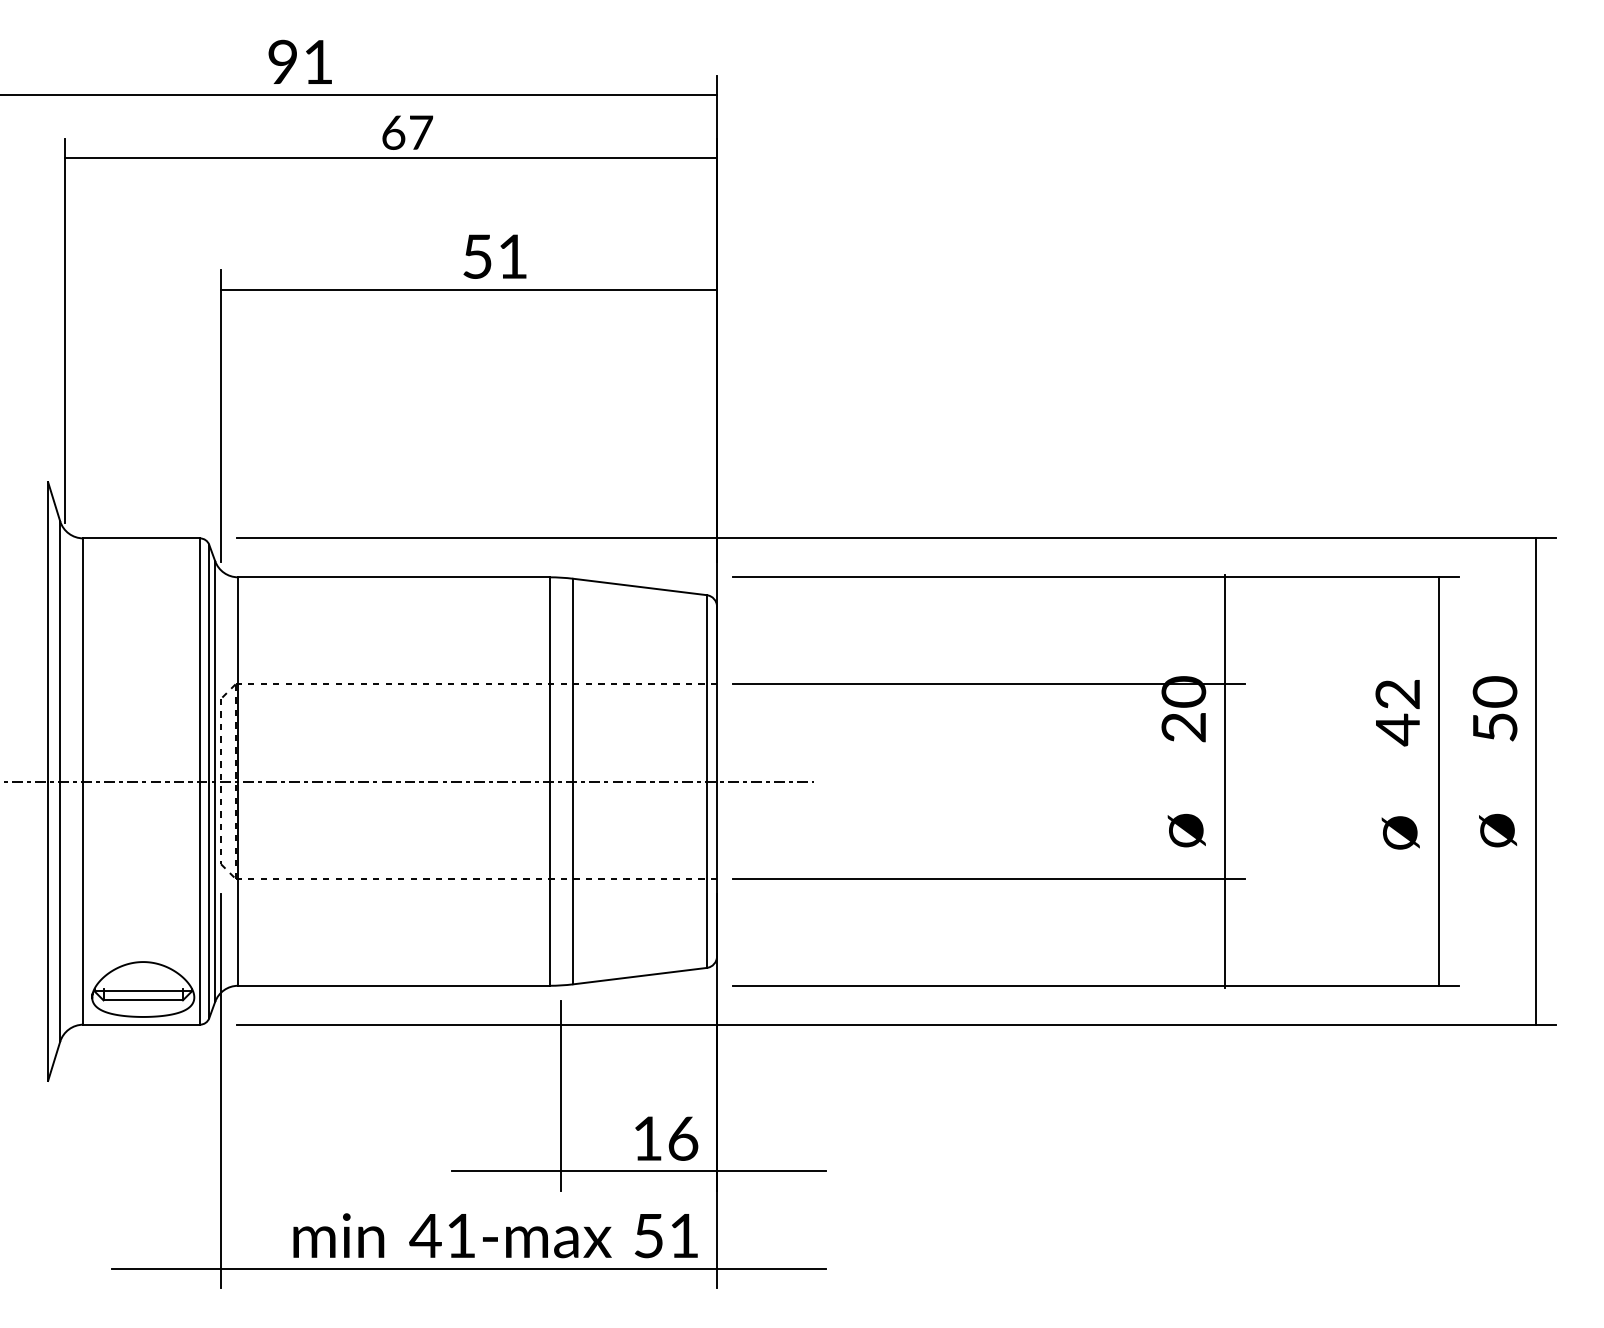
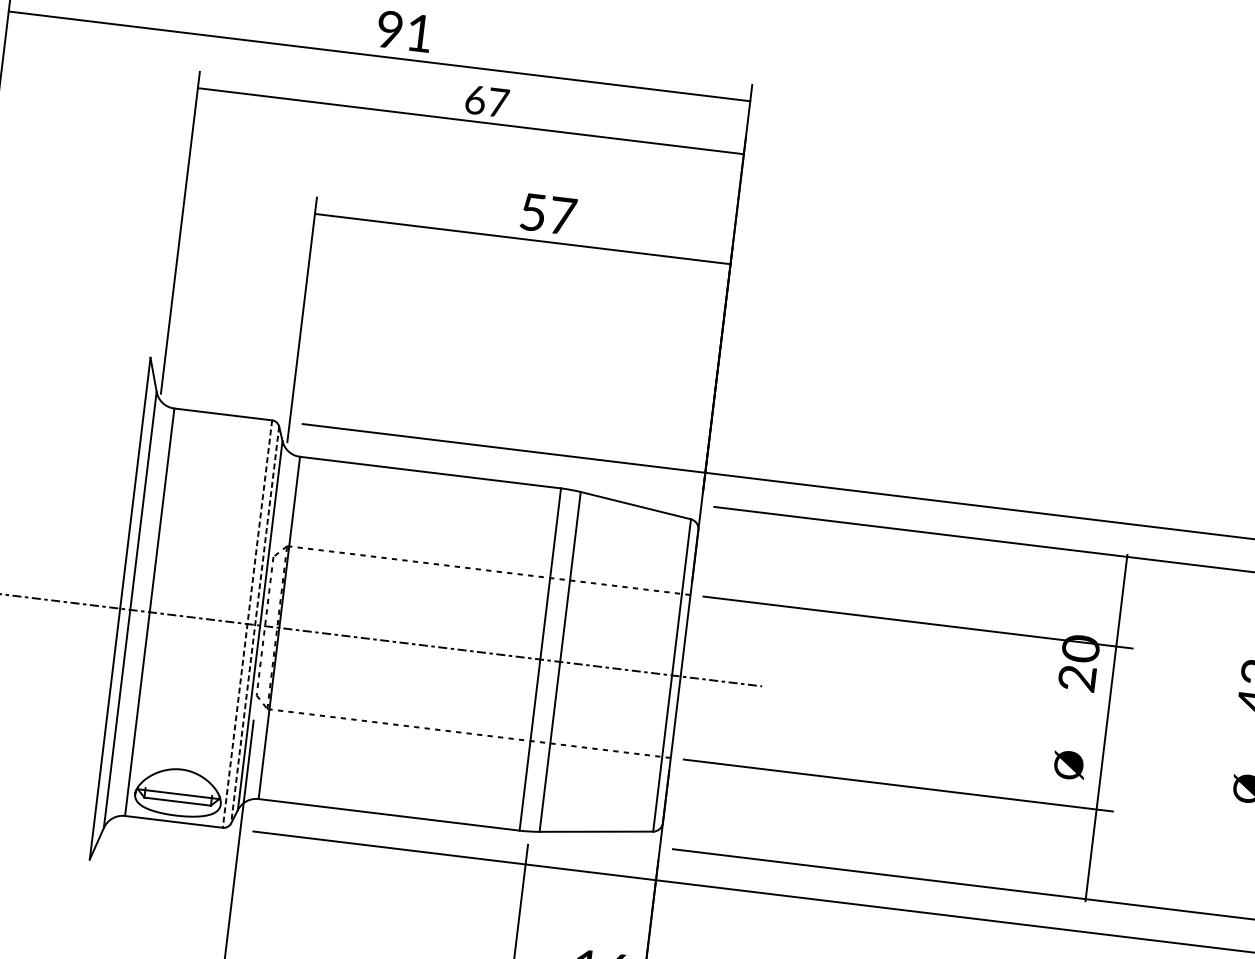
text: (513, 256) -> (563, 215), 51 -> 57
line: (209, 781) -> (255, 624), solid -> dashed
line: (200, 782) -> (247, 624), solid -> dashed

